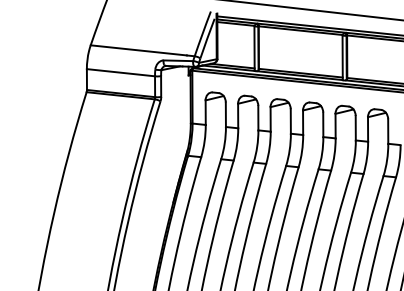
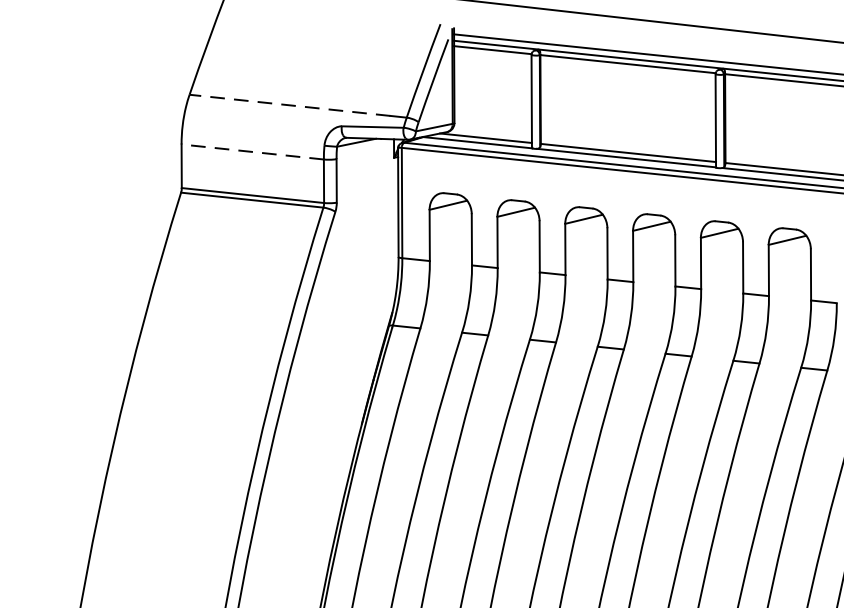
line: (138, 50) -> (289, 105), solid -> dashed
line: (120, 72) -> (251, 151), solid -> dashed

